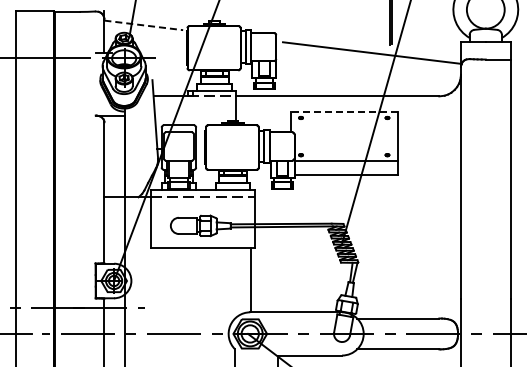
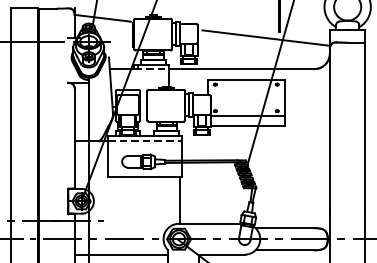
line: (143, 25) -> (102, 18), dashed -> solid
line: (344, 111) -> (246, 79), dashed -> solid
line: (169, 355) -> (121, 254), added

